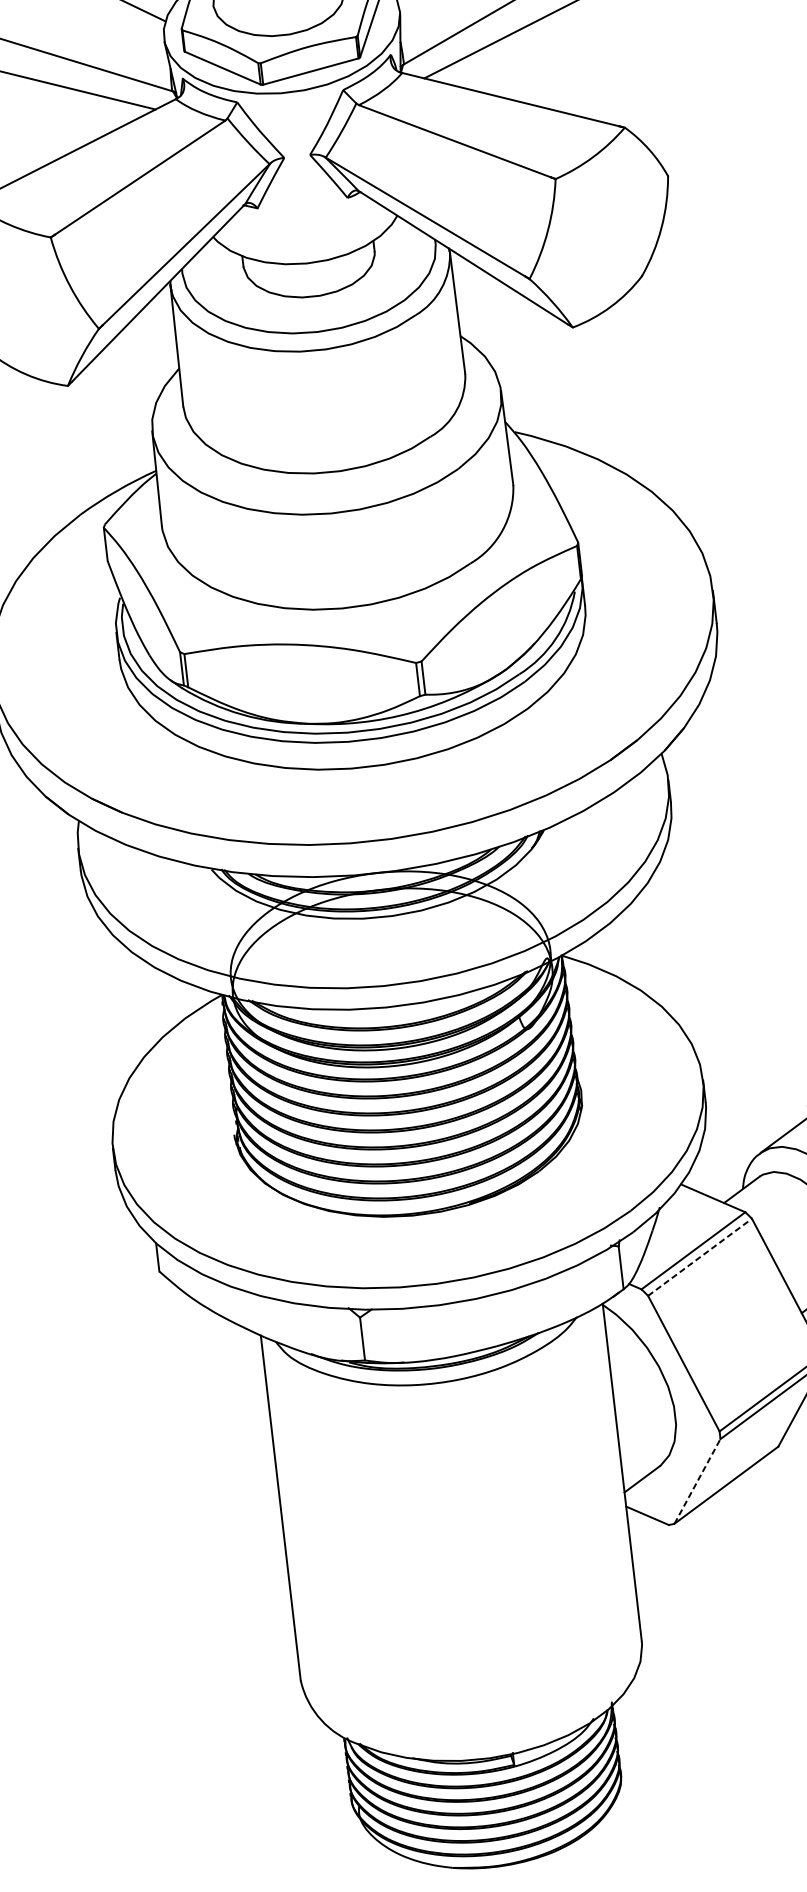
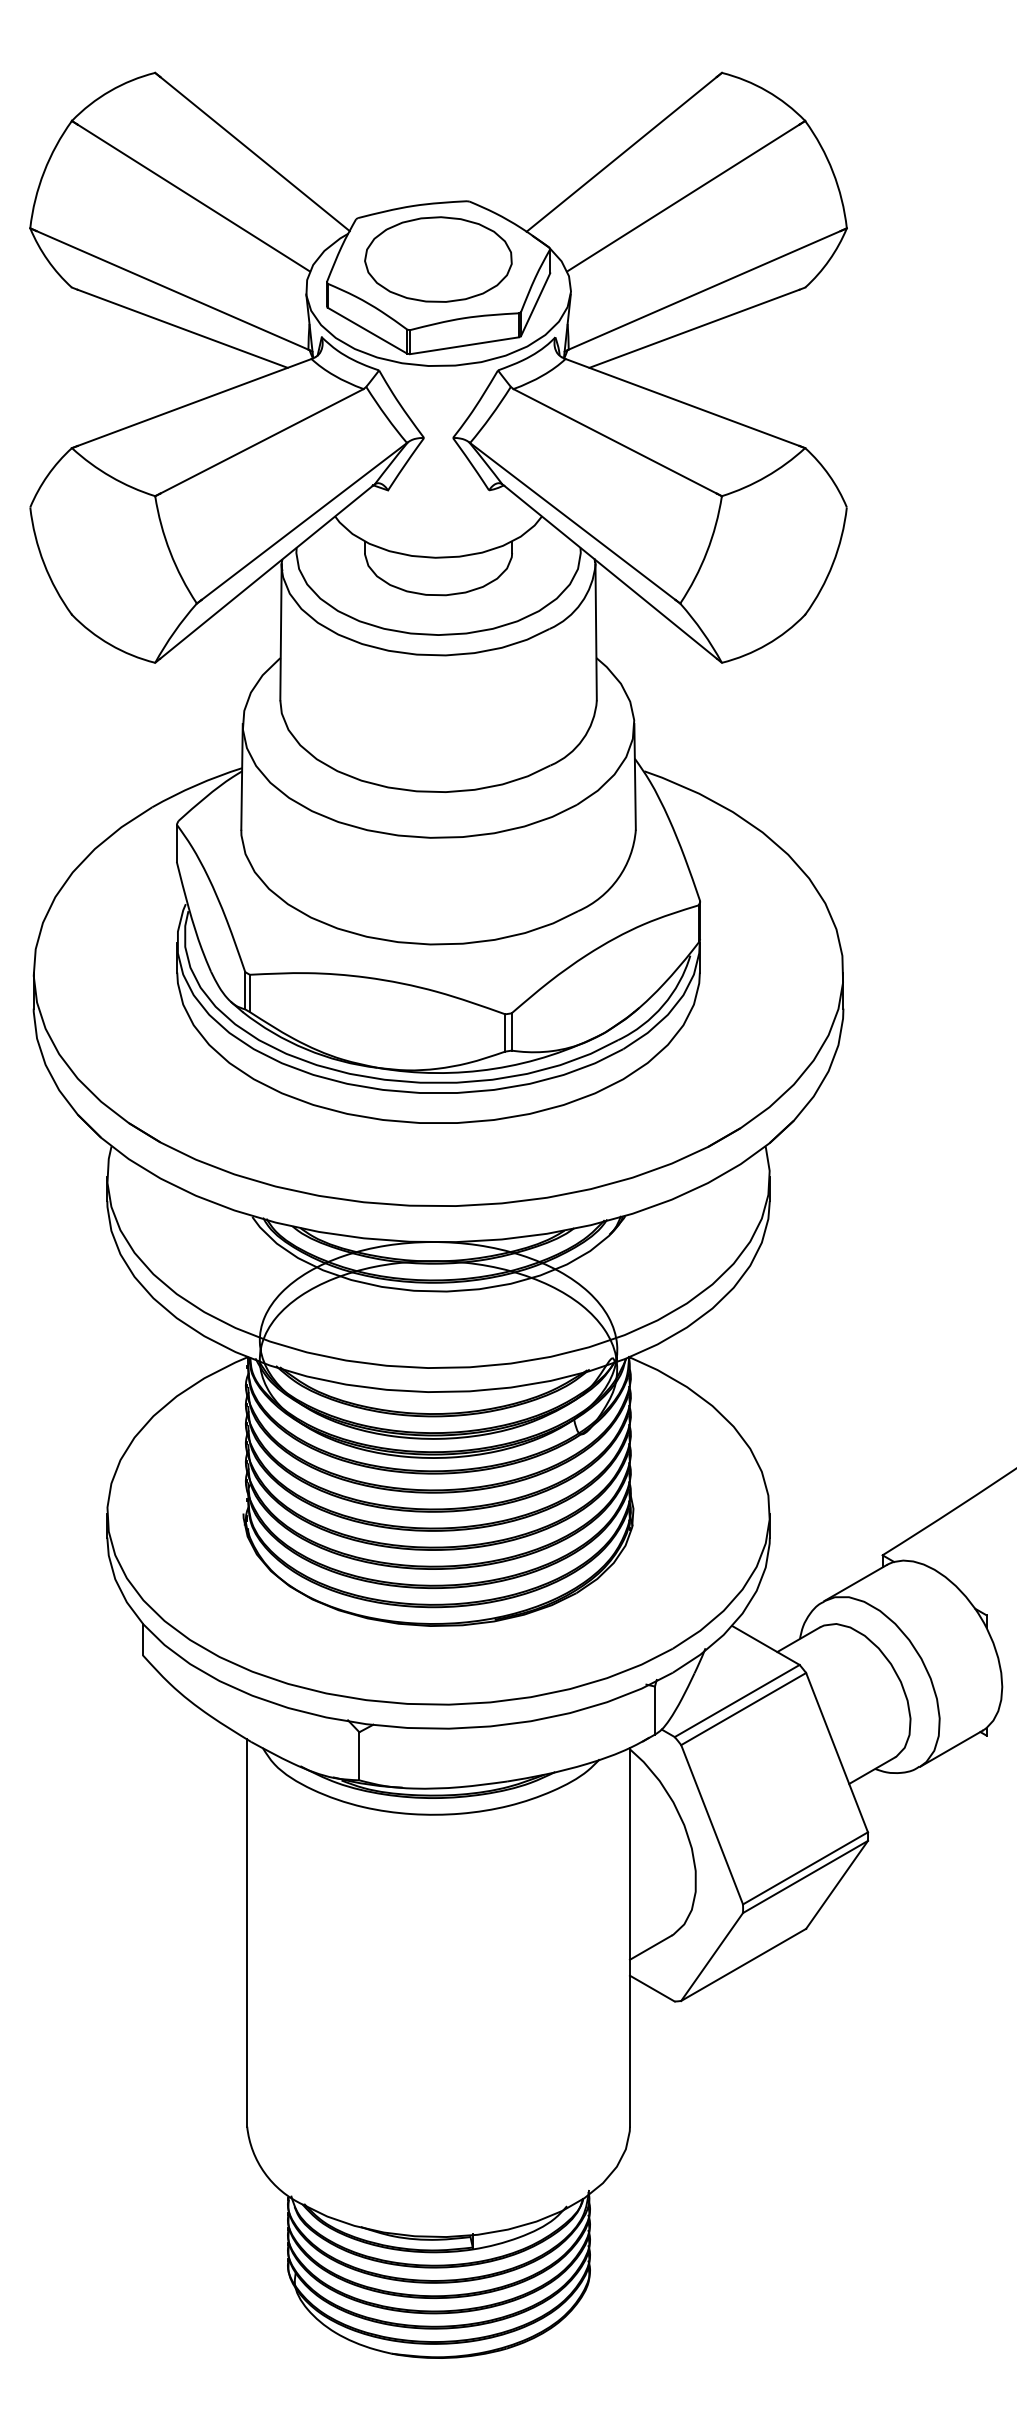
line: (700, 1256) -> (744, 1708), dashed -> solid
line: (697, 1481) -> (712, 1957), dashed -> solid

